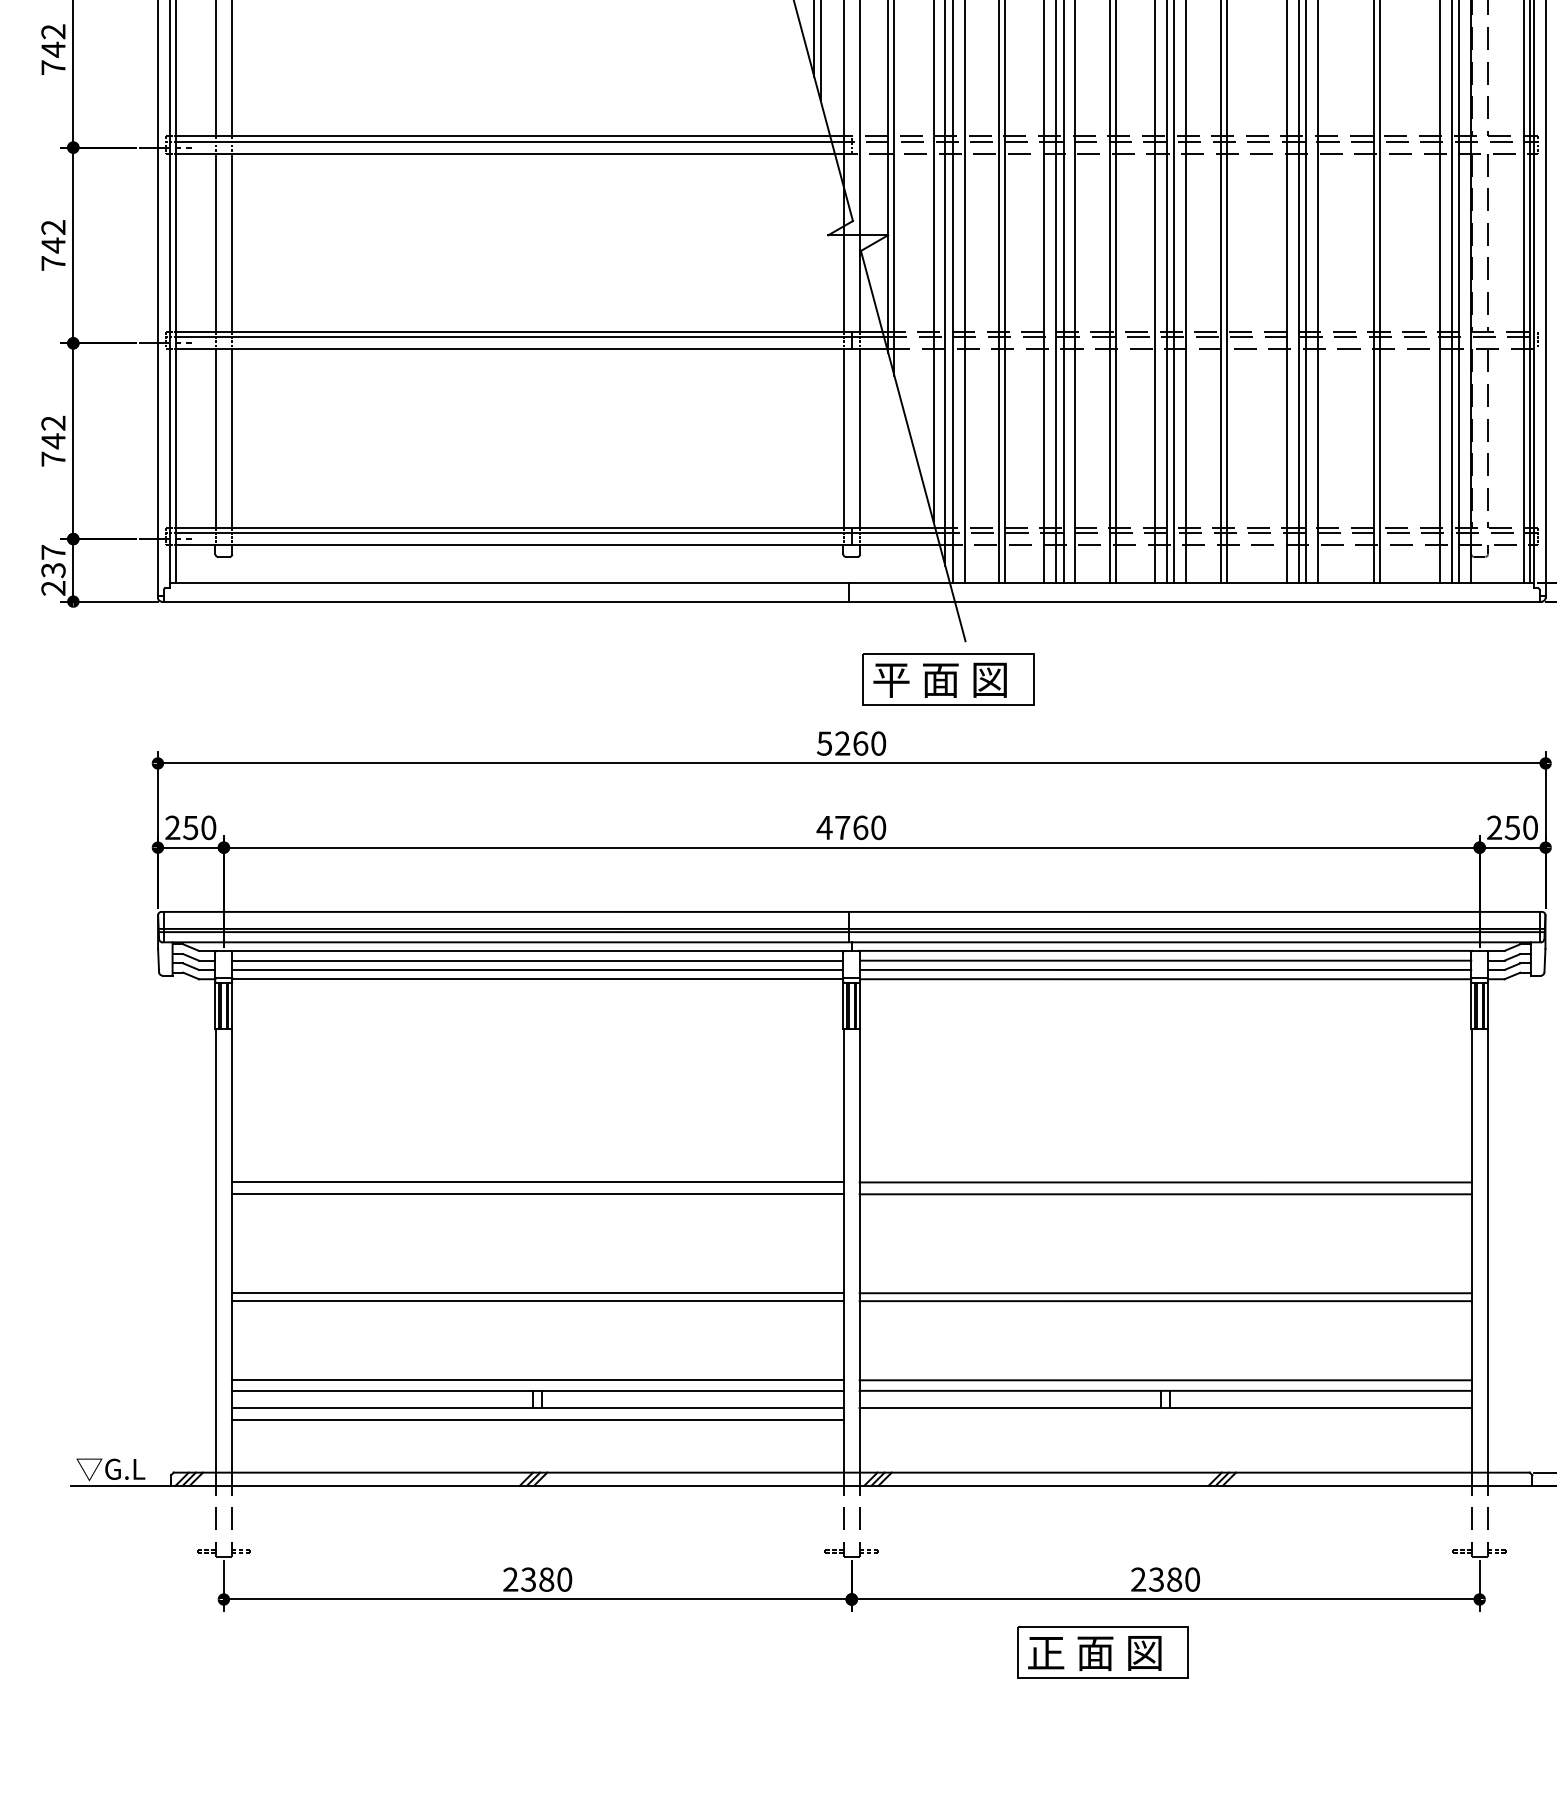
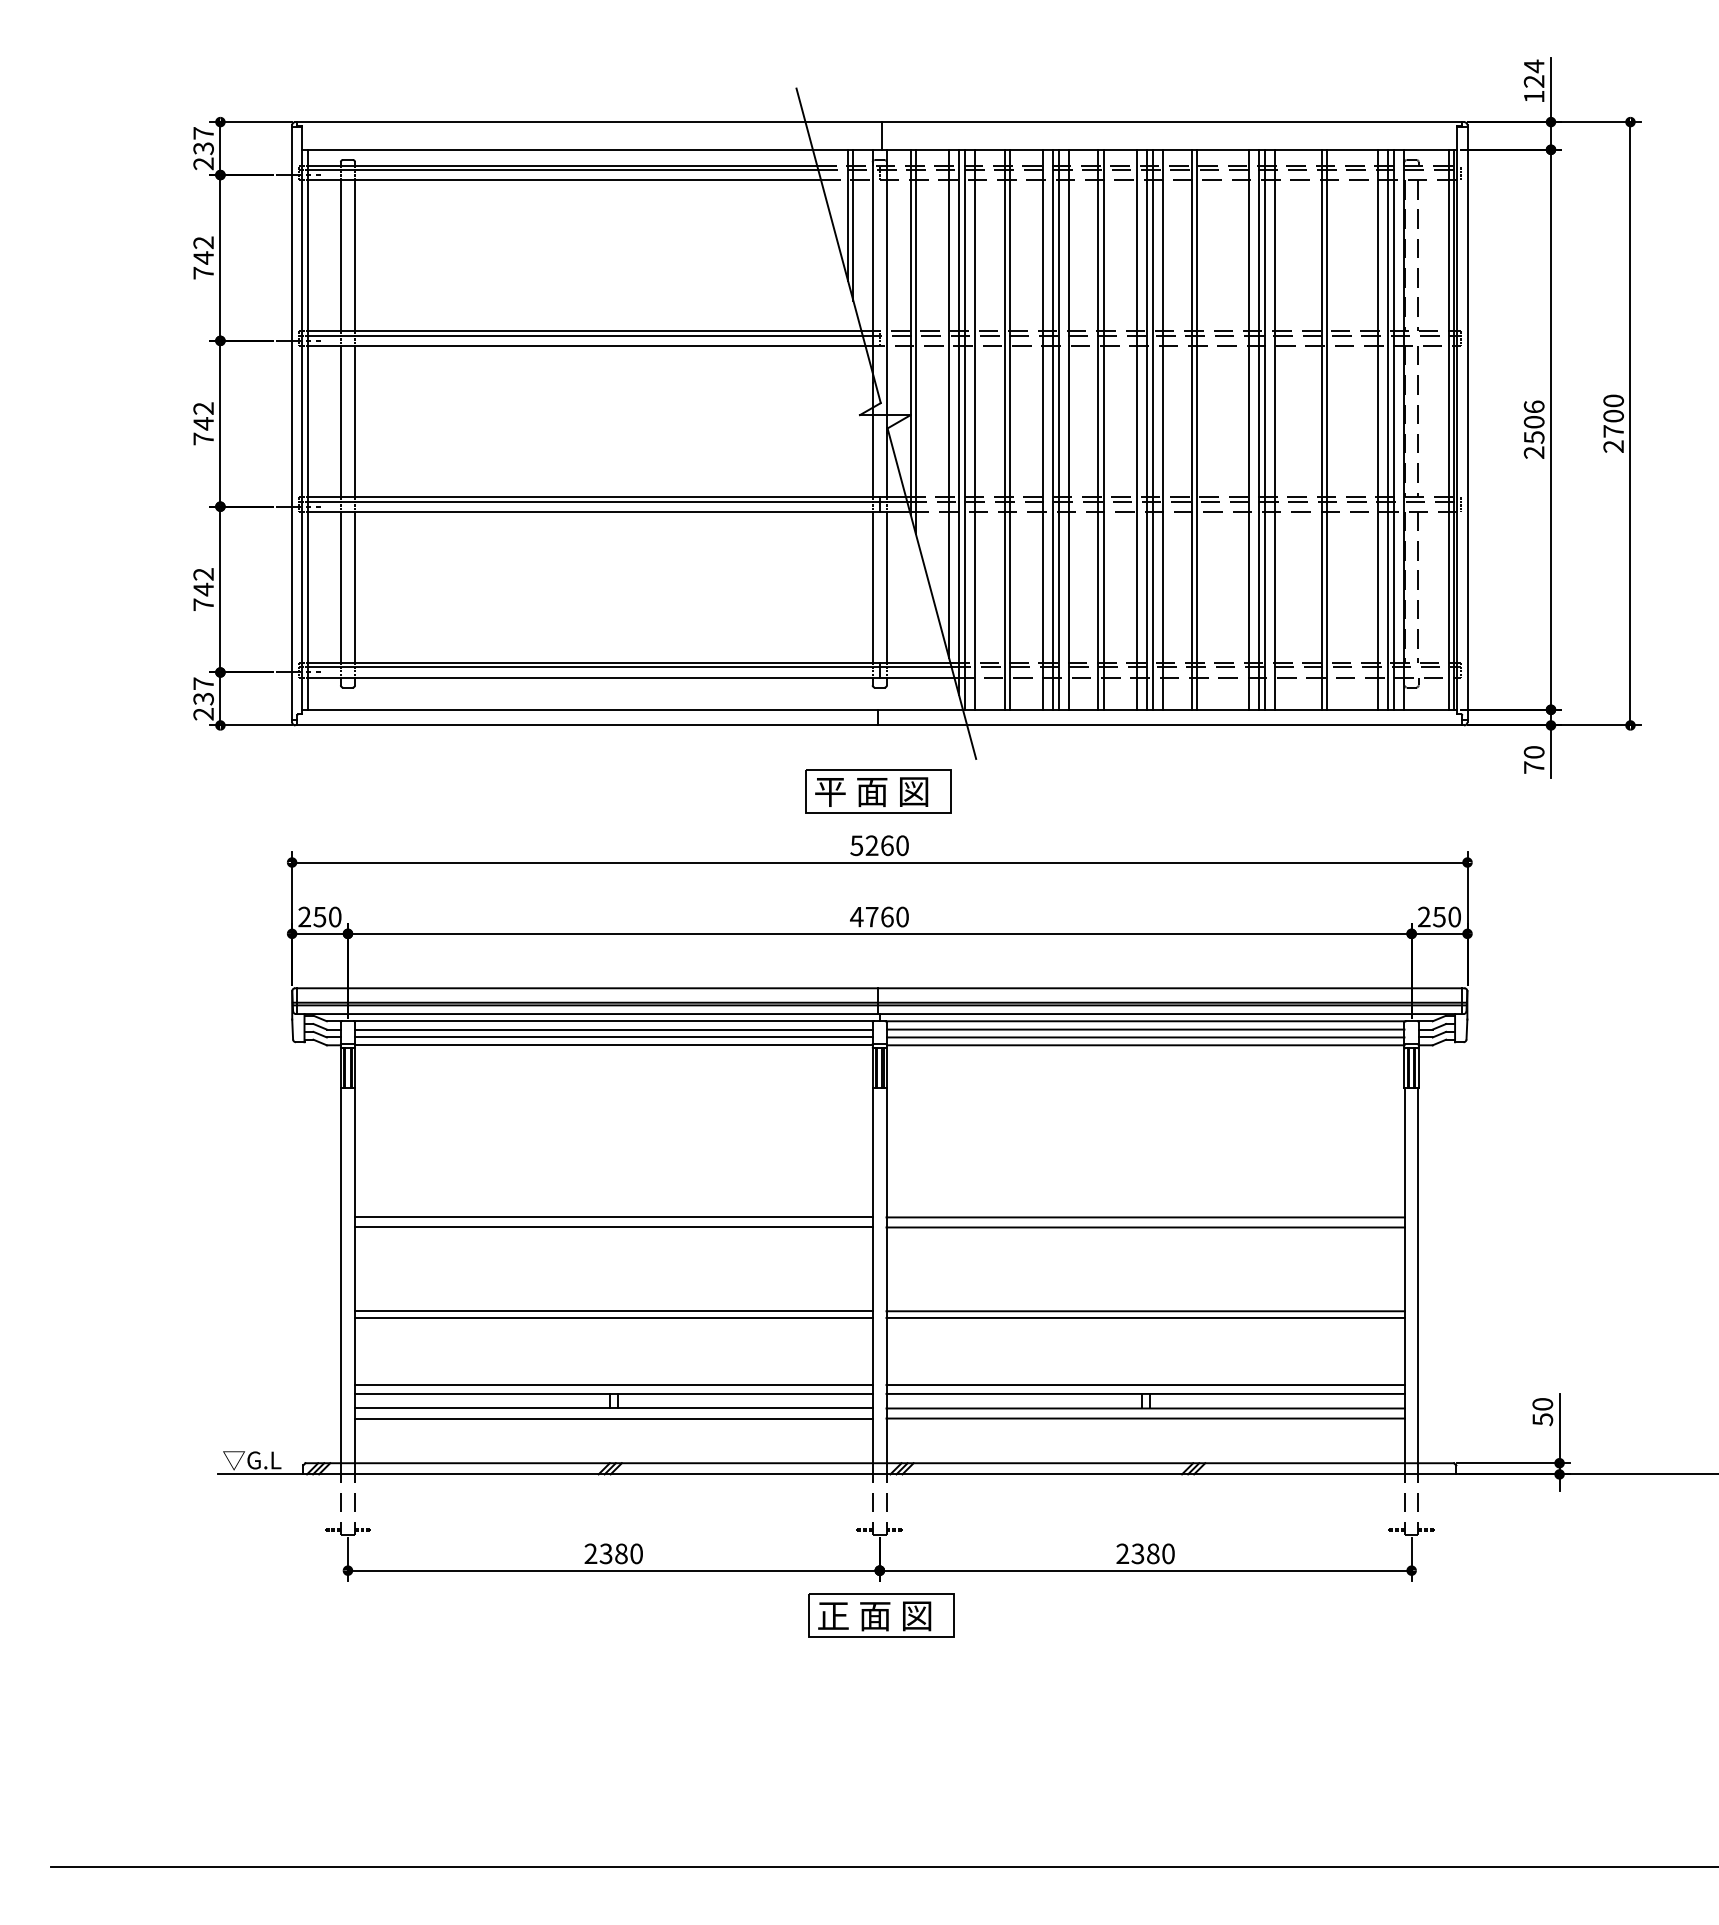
part: (948, 679) -> (878, 791), moved
line: (1165, 1419) -> (1145, 1418), added
part: (1102, 1652) -> (881, 1615), moved

